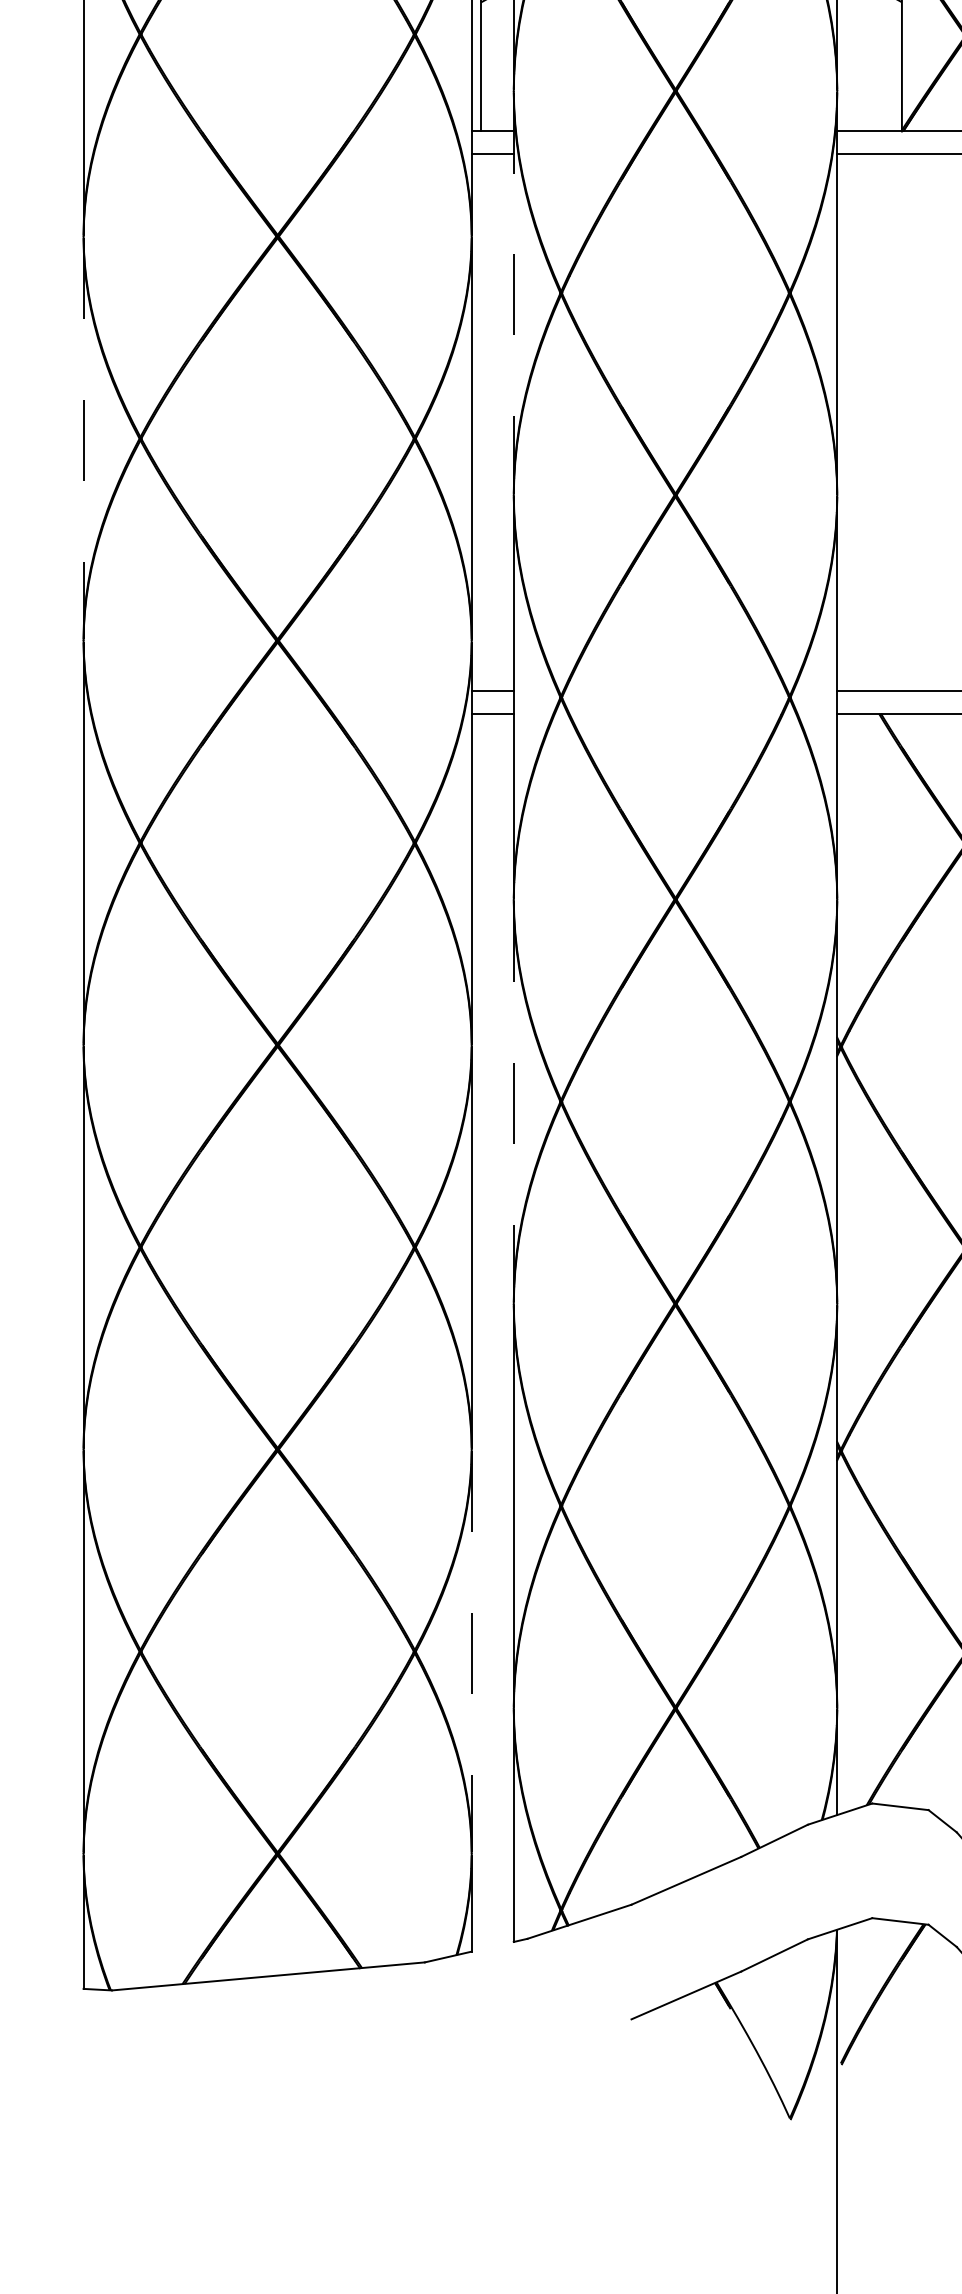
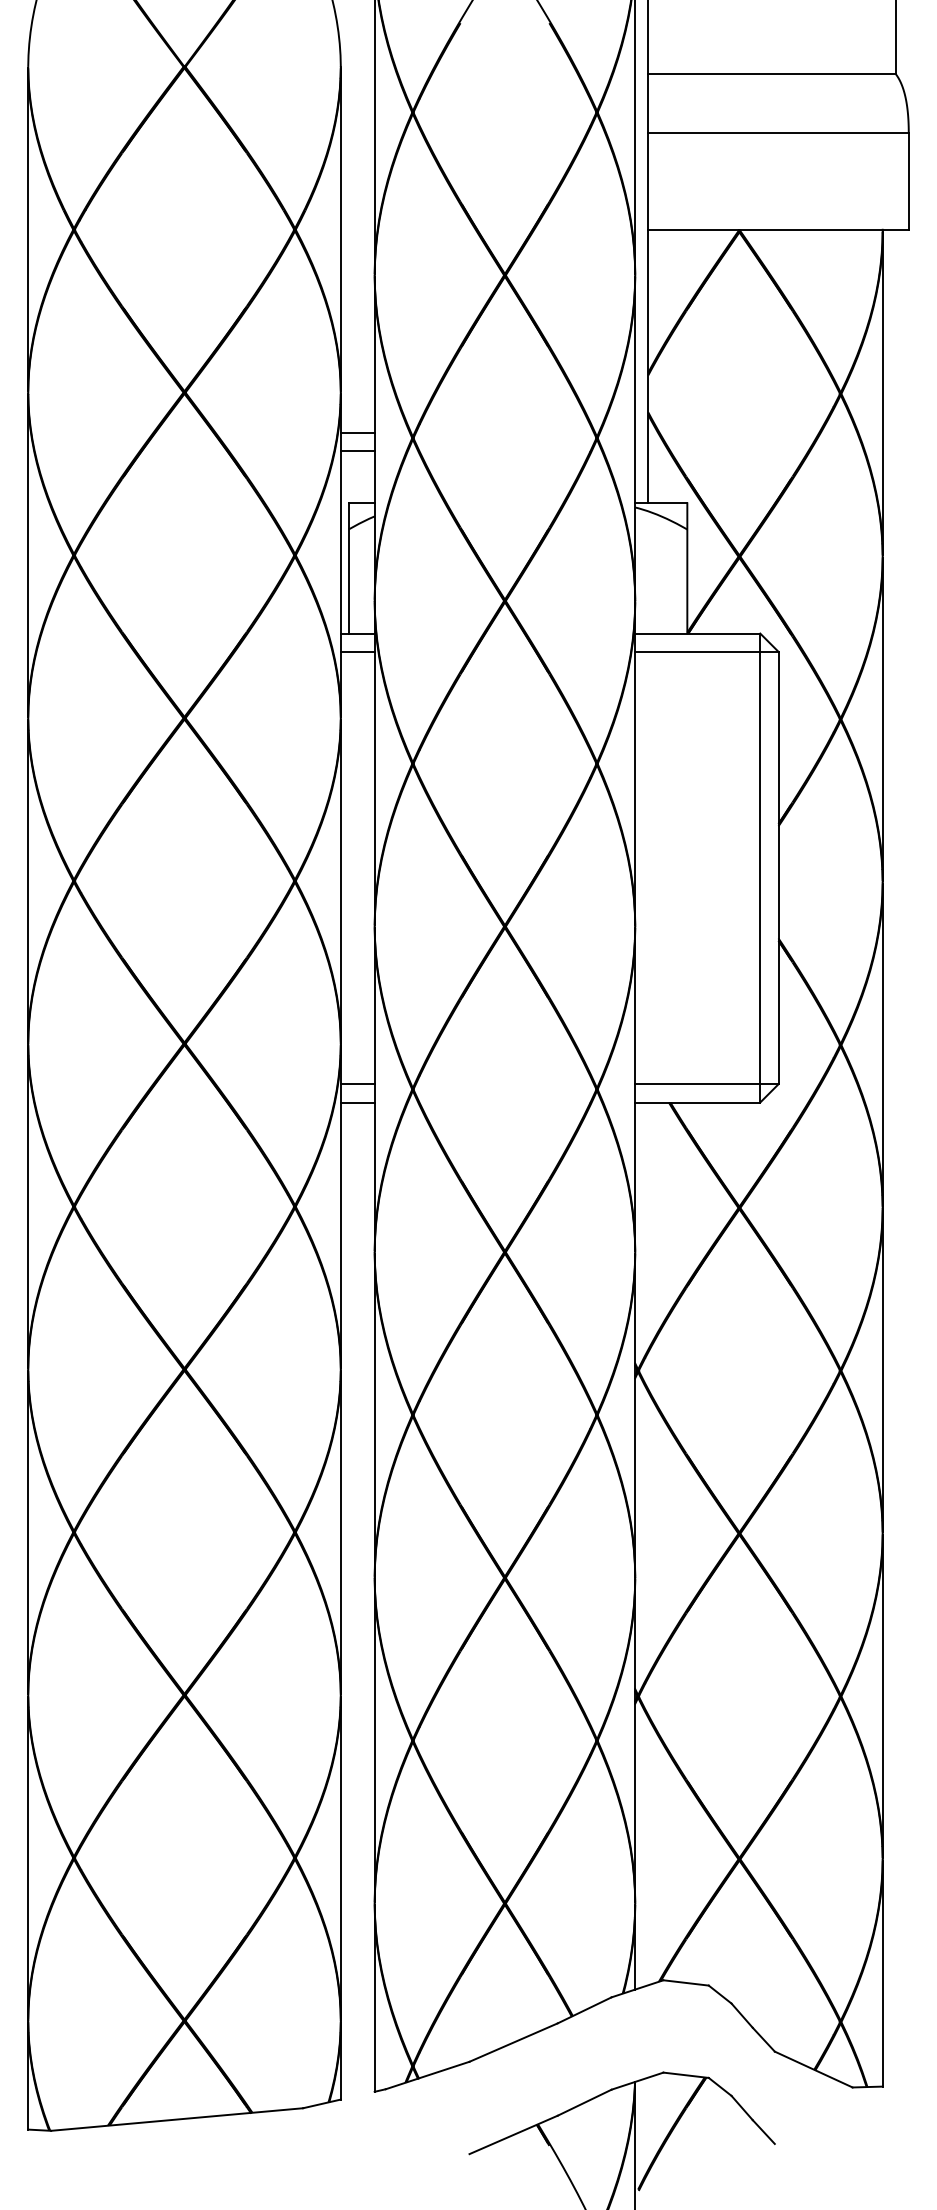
line: (513, 292) -> (374, 763), dashed -> solid
line: (83, 439) -> (28, 881), dashed -> solid
line: (513, 1102) -> (374, 1415), dashed -> solid
line: (471, 1652) -> (340, 1858), dashed -> solid

